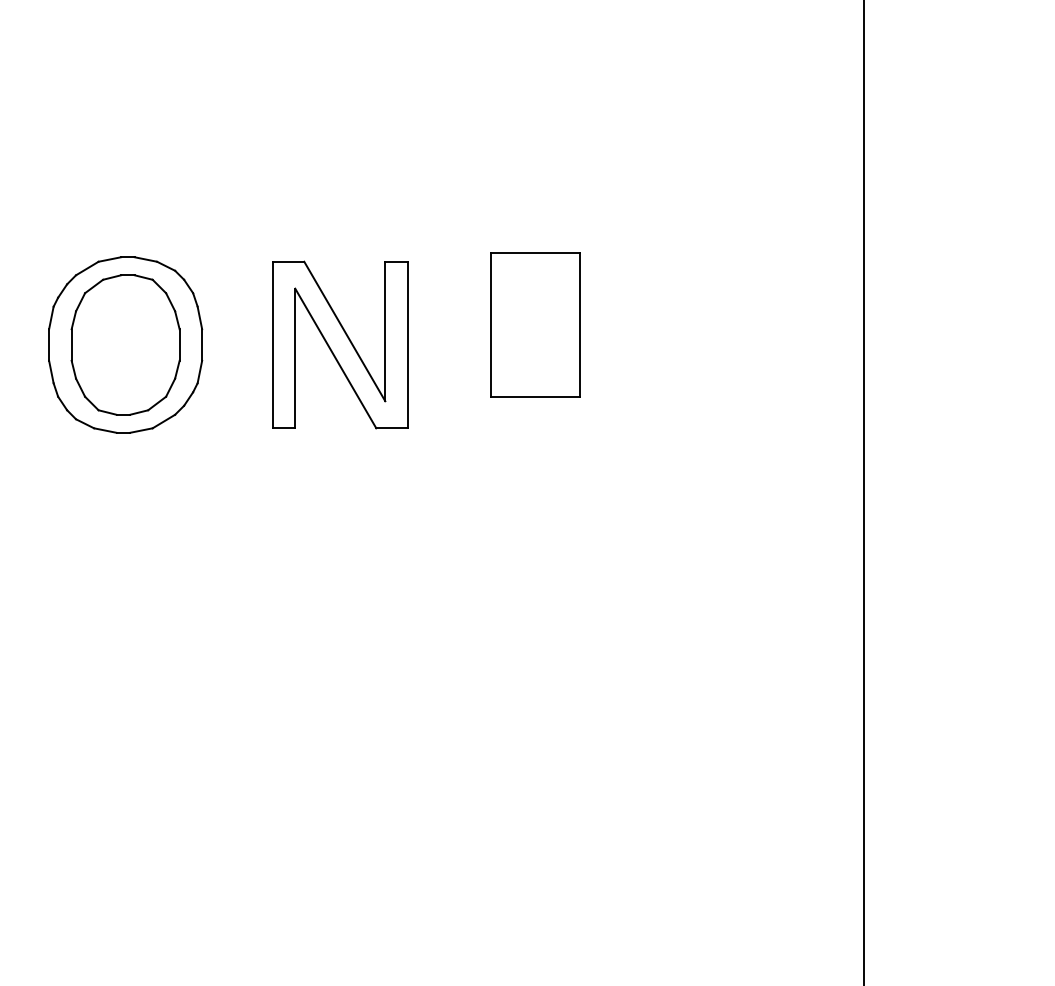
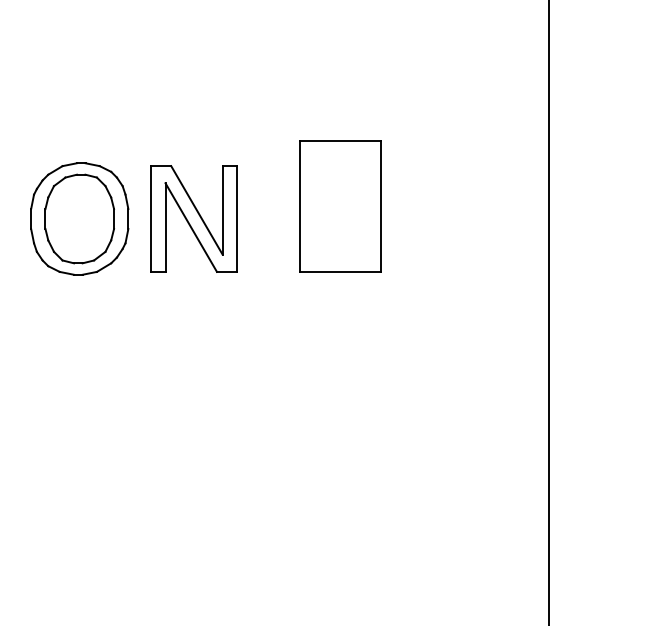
part: (536, 325) -> (340, 206), size x1.43
part: (339, 344) -> (193, 218), moved

